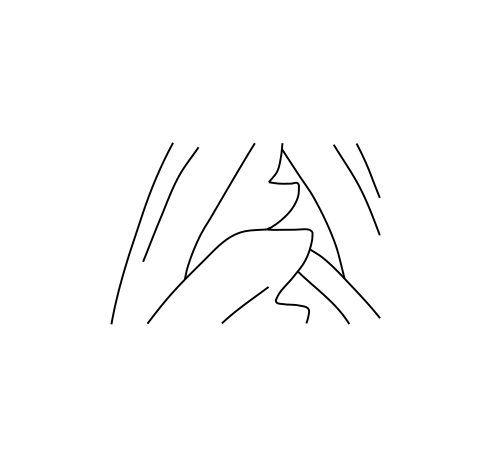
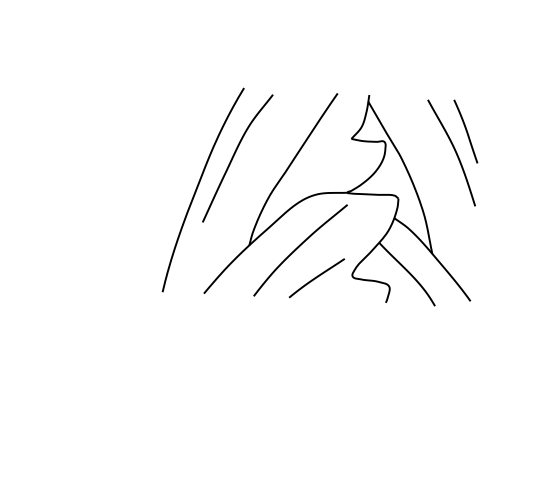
curve: (228, 279) -> (299, 247), added

